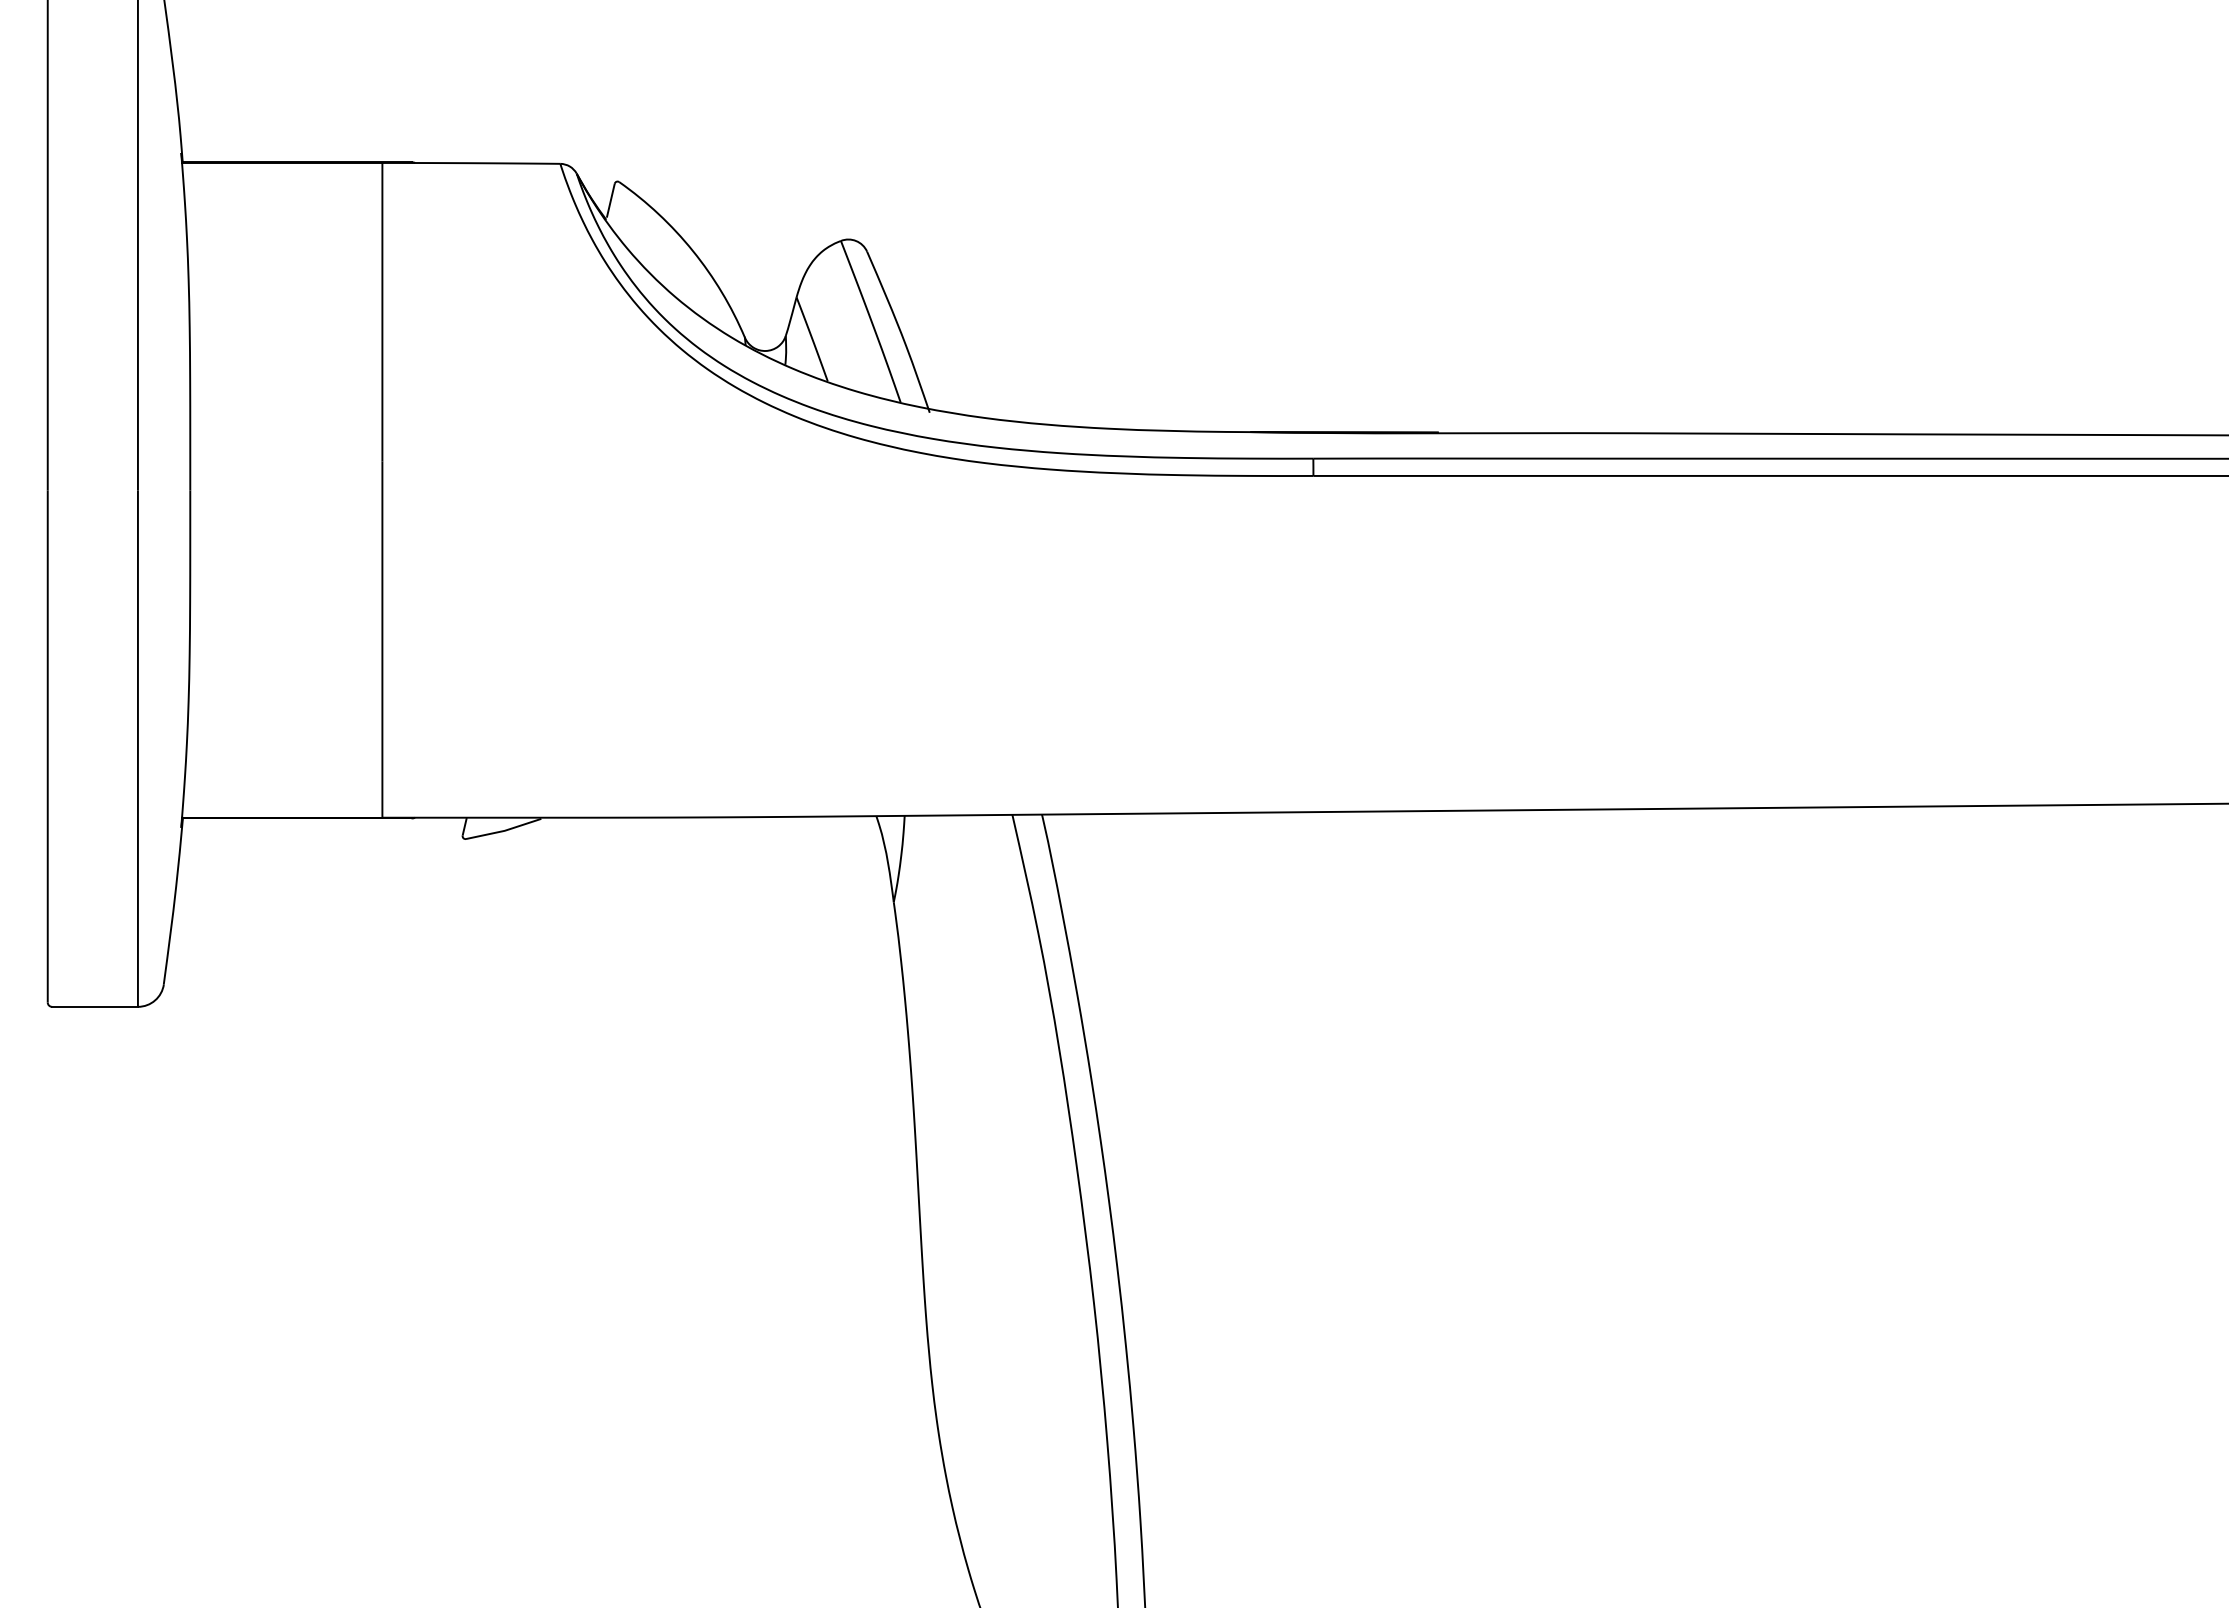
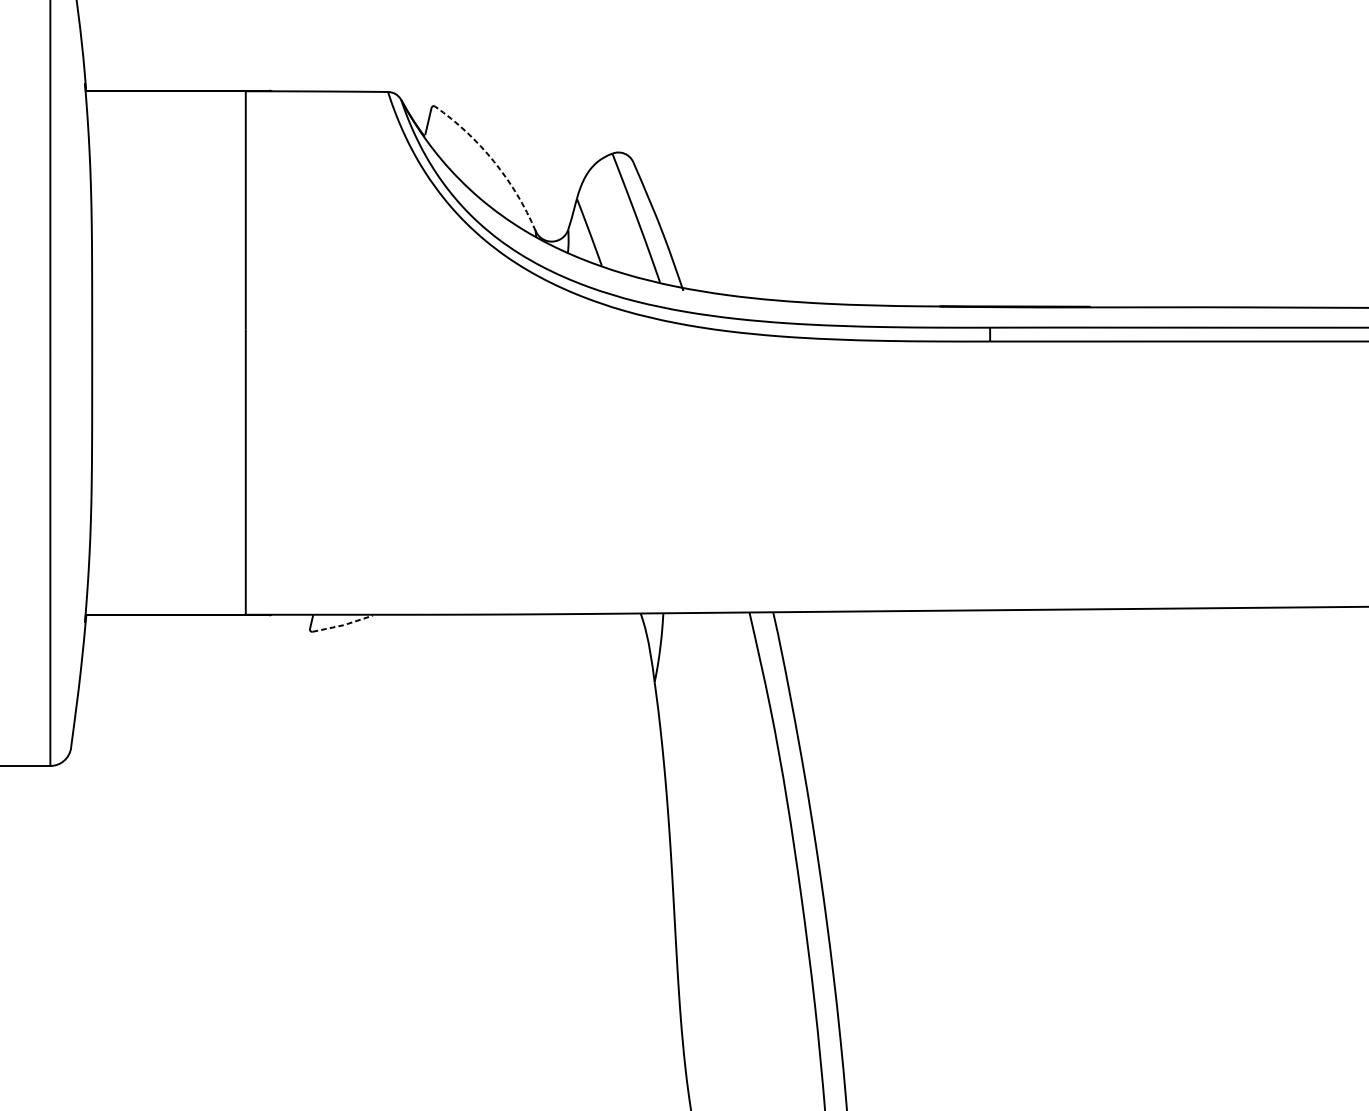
arc: (692, 251) -> (493, 162), solid -> dashed
line: (504, 830) -> (343, 624), solid -> dashed

